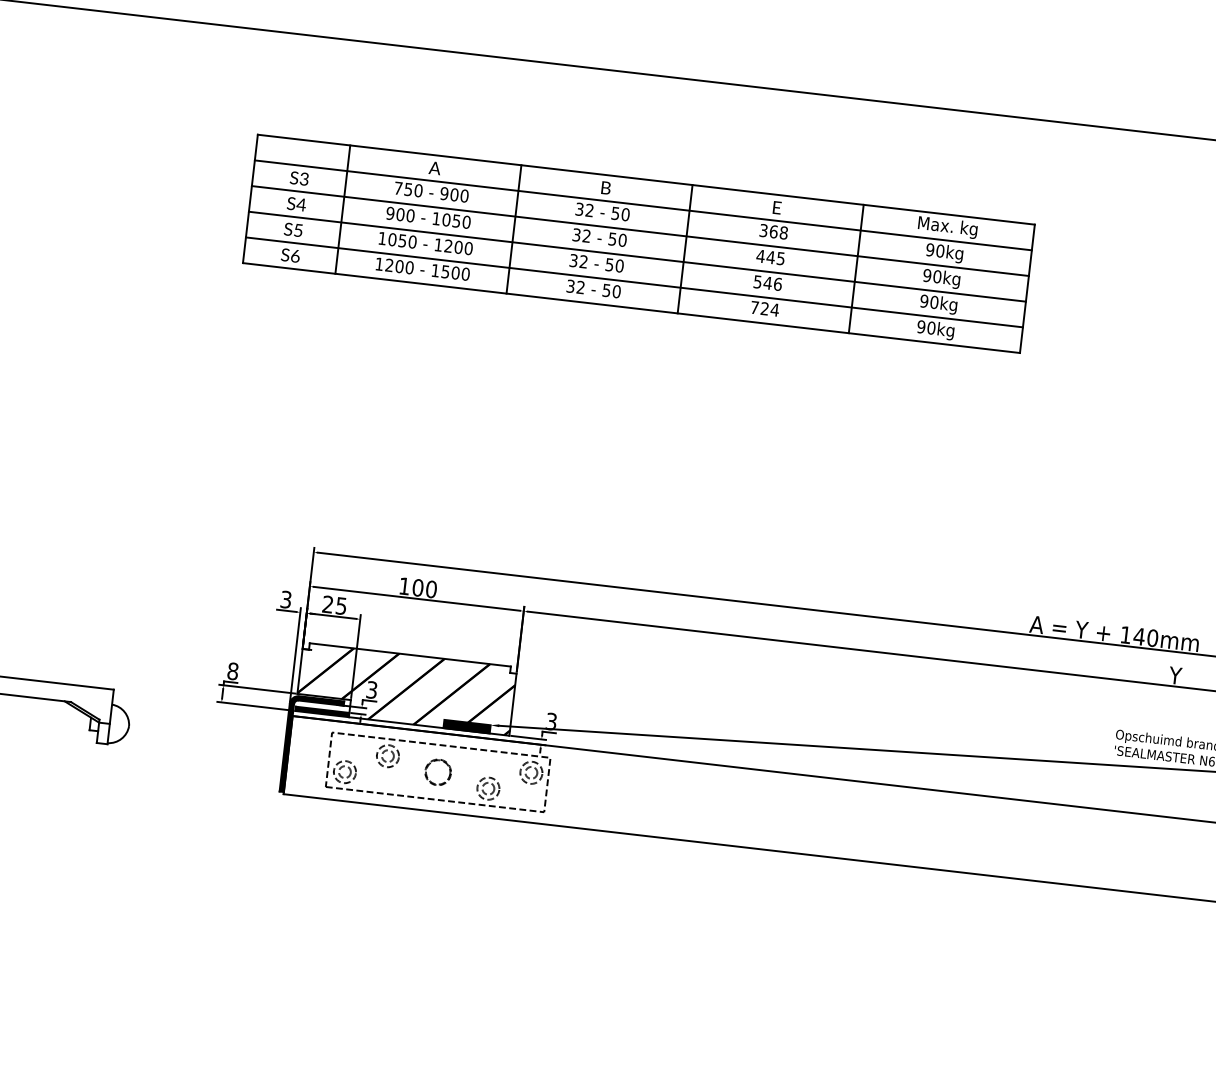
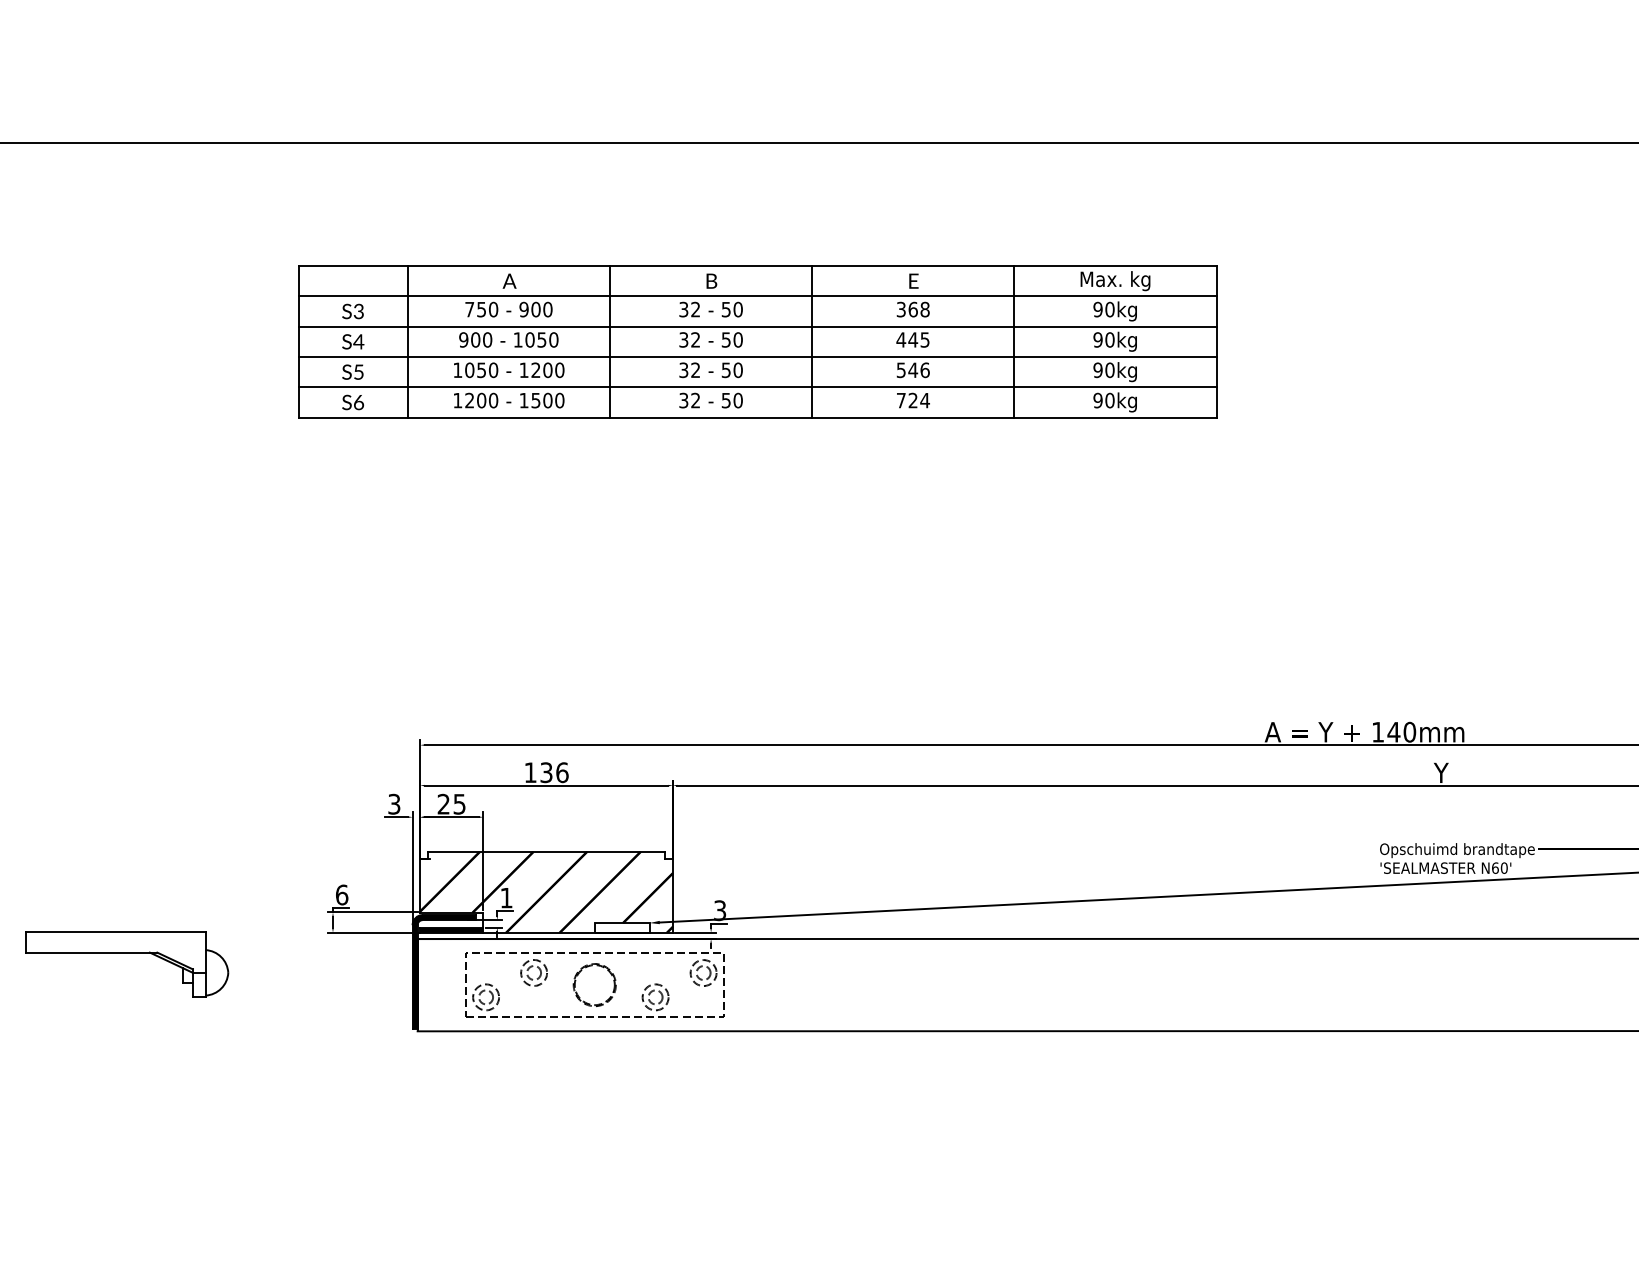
text: (424, 588) -> (554, 772), 100 -> 136
text: (232, 670) -> (341, 894), 8 -> 6
text: (371, 689) -> (506, 897), 3 -> 1
fill: (467, 726) -> (622, 927), removed
circle: (437, 771) -> (594, 984), size x1.4

